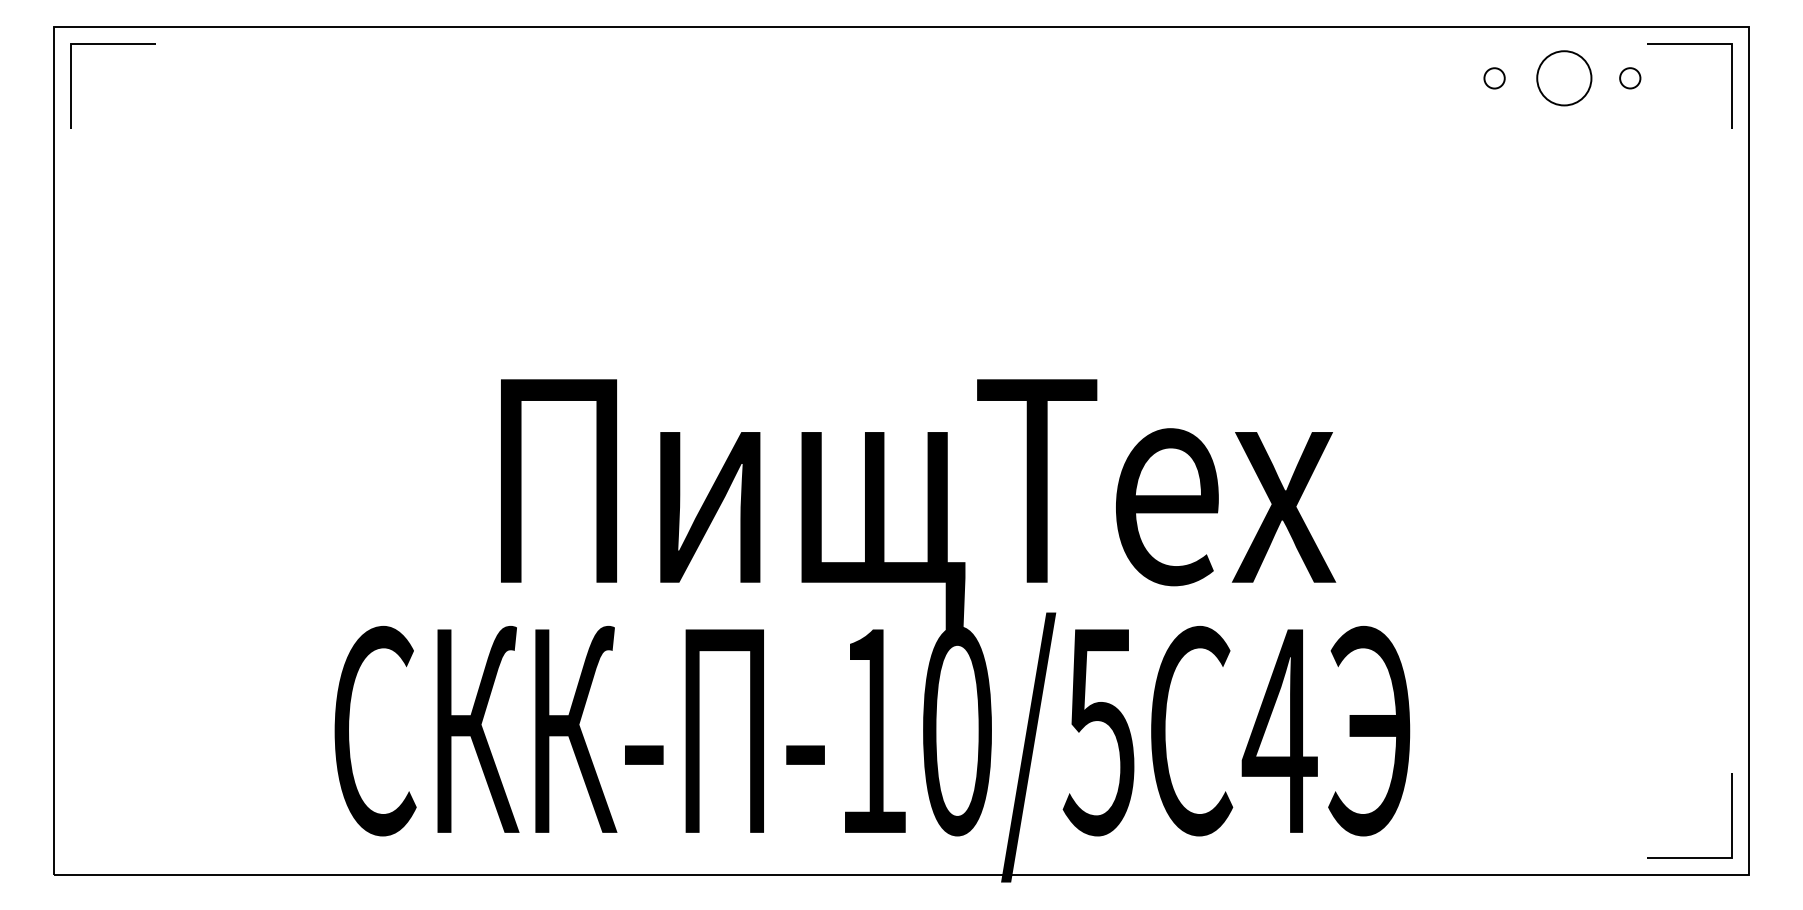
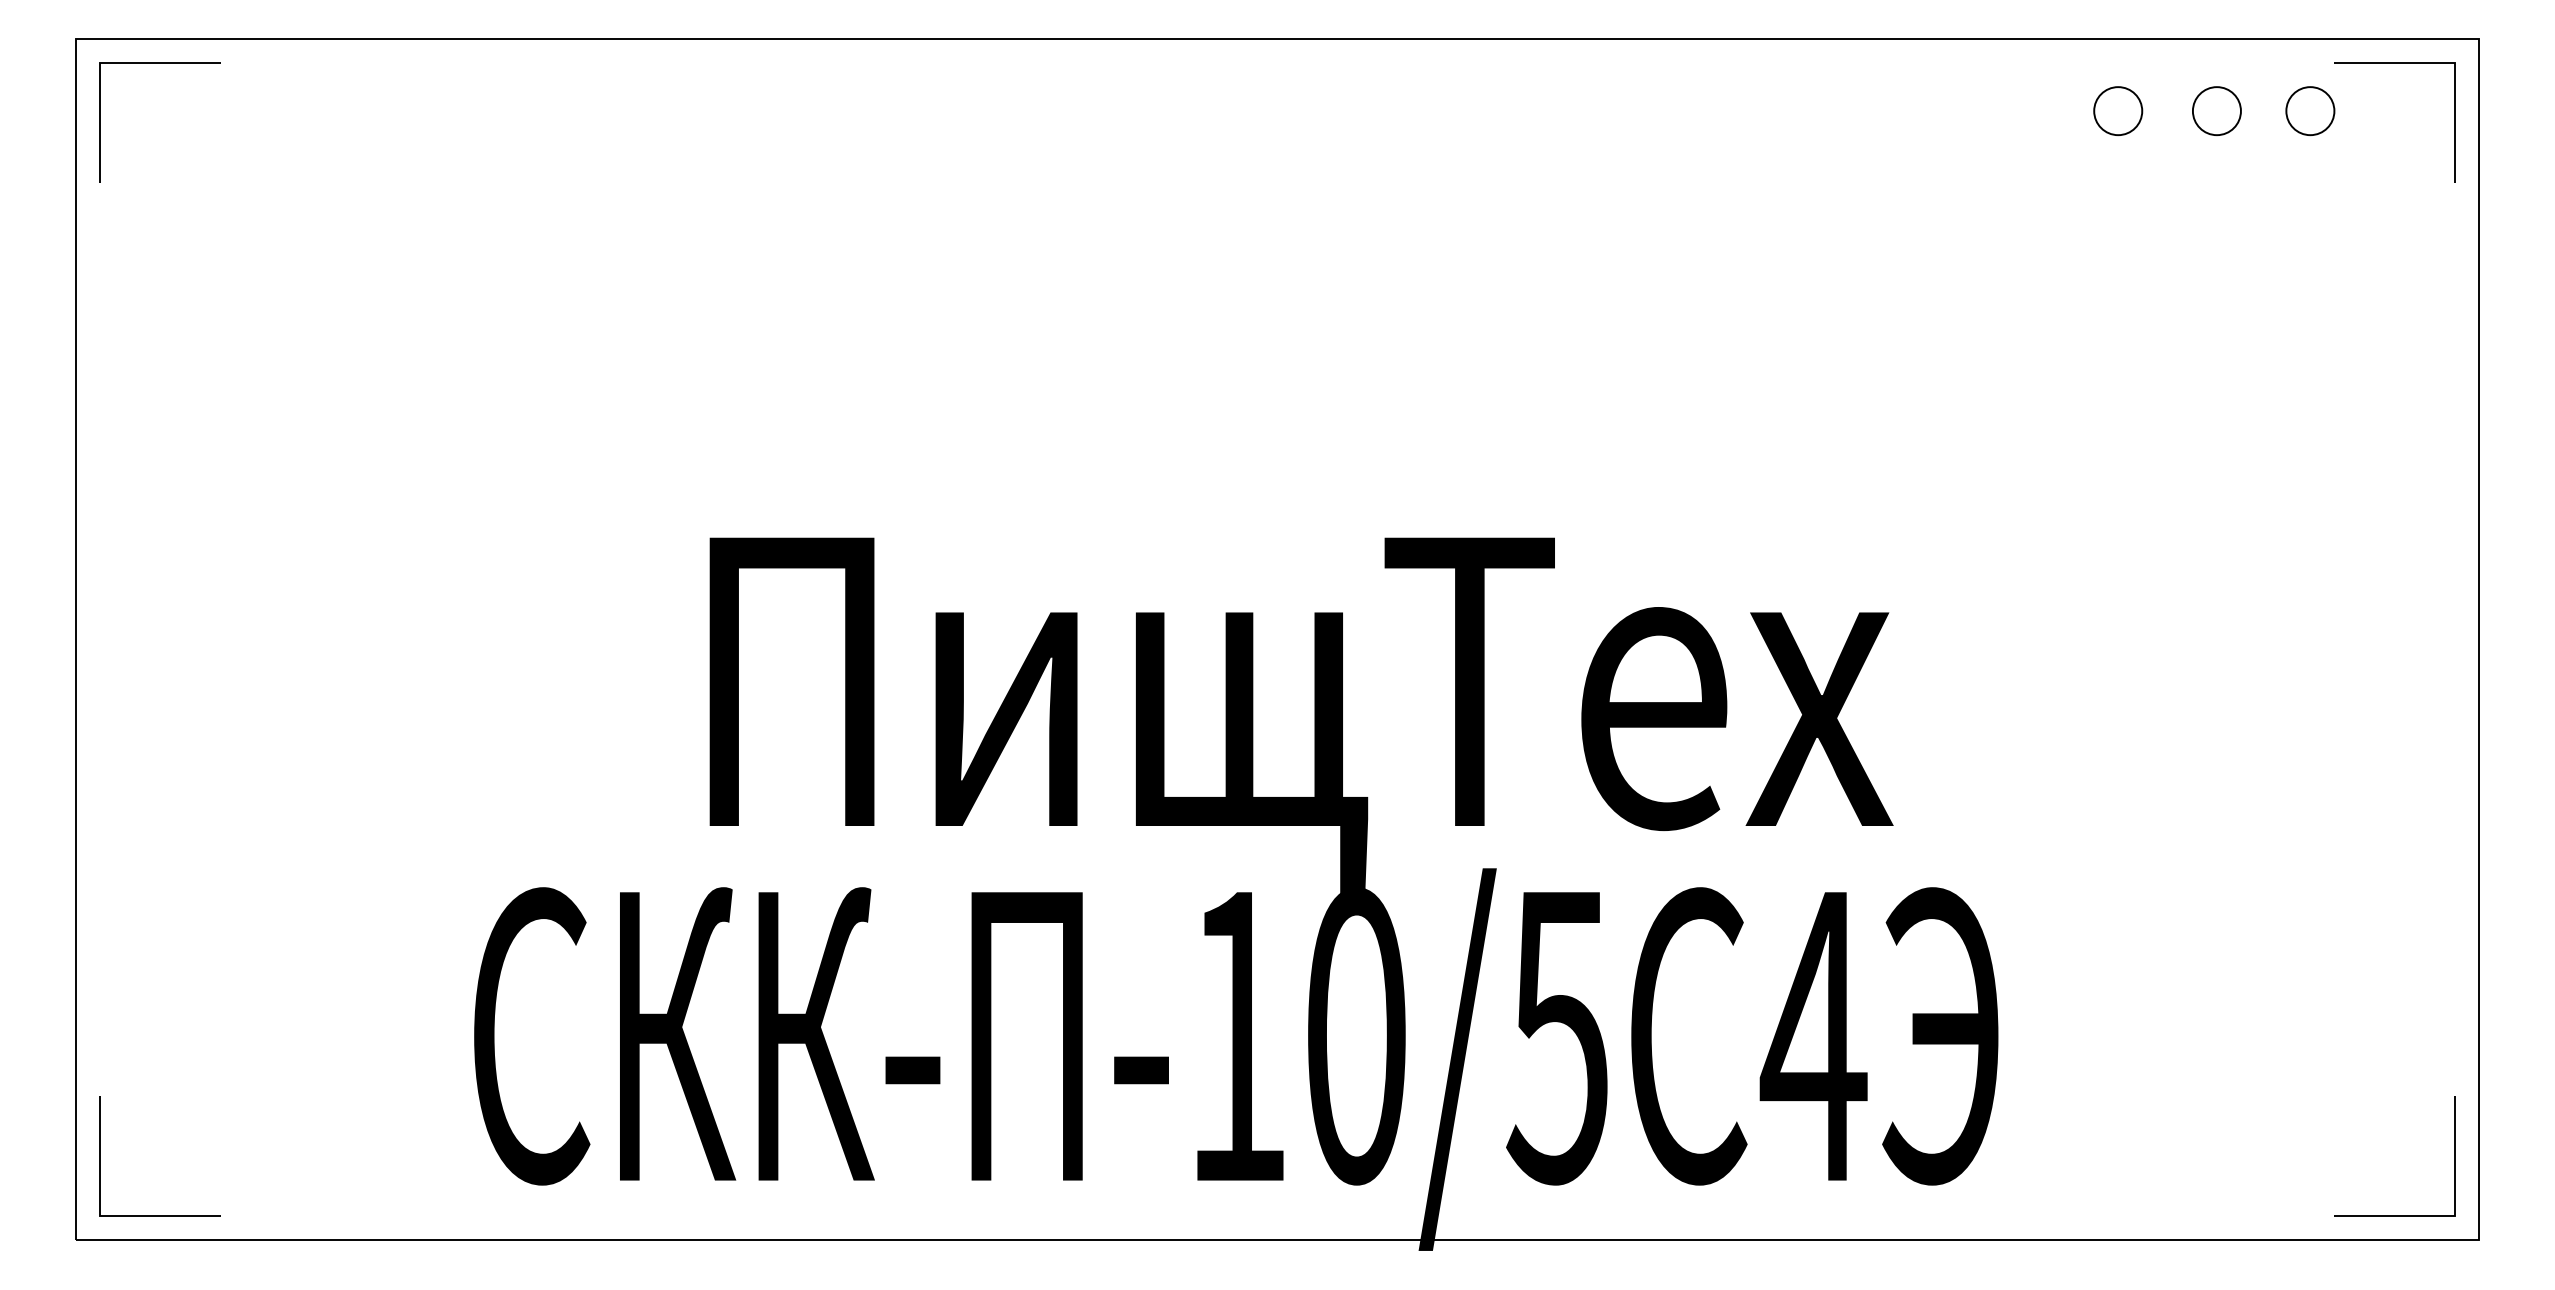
circle: (1494, 78) -> (2117, 111), size x1.67
circle: (1564, 78) -> (2217, 111), size x0.62
circle: (1630, 78) -> (2310, 111), size x1.67
line: (71, 815) -> (101, 1155), added

